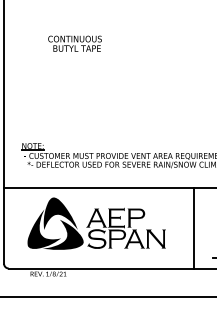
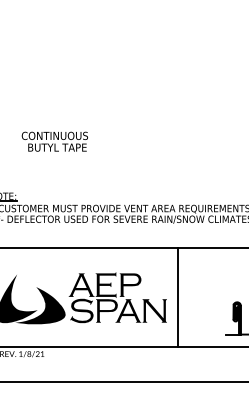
text: (74, 43) -> (54, 141), moved
fill: (60, 213) -> (37, 279), removed
line: (194, 227) -> (178, 296), moved

